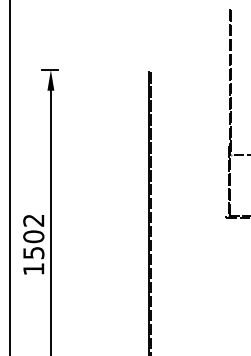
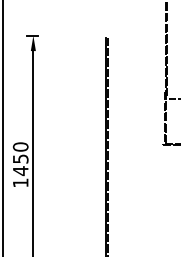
text: (33, 236) -> (20, 158), 1502 -> 1450

